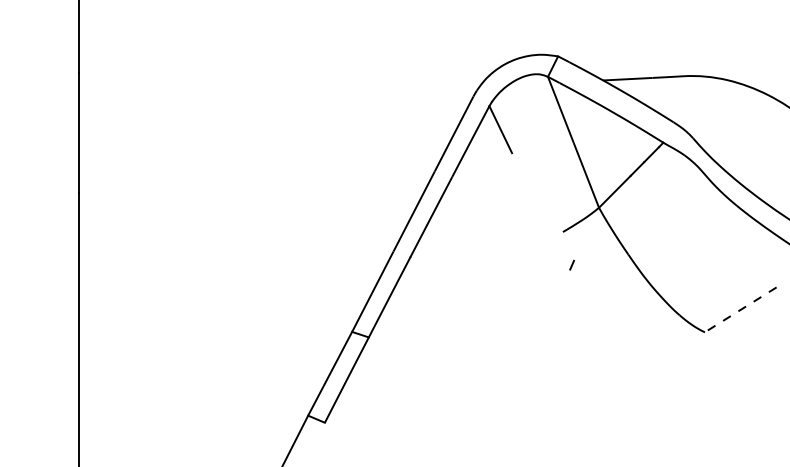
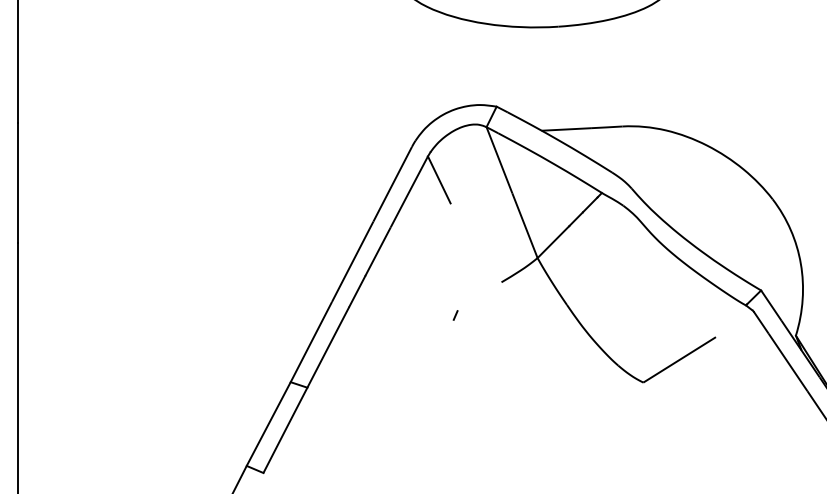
line: (571, 265) -> (455, 315), moved
line: (740, 309) -> (679, 359), dashed -> solid

